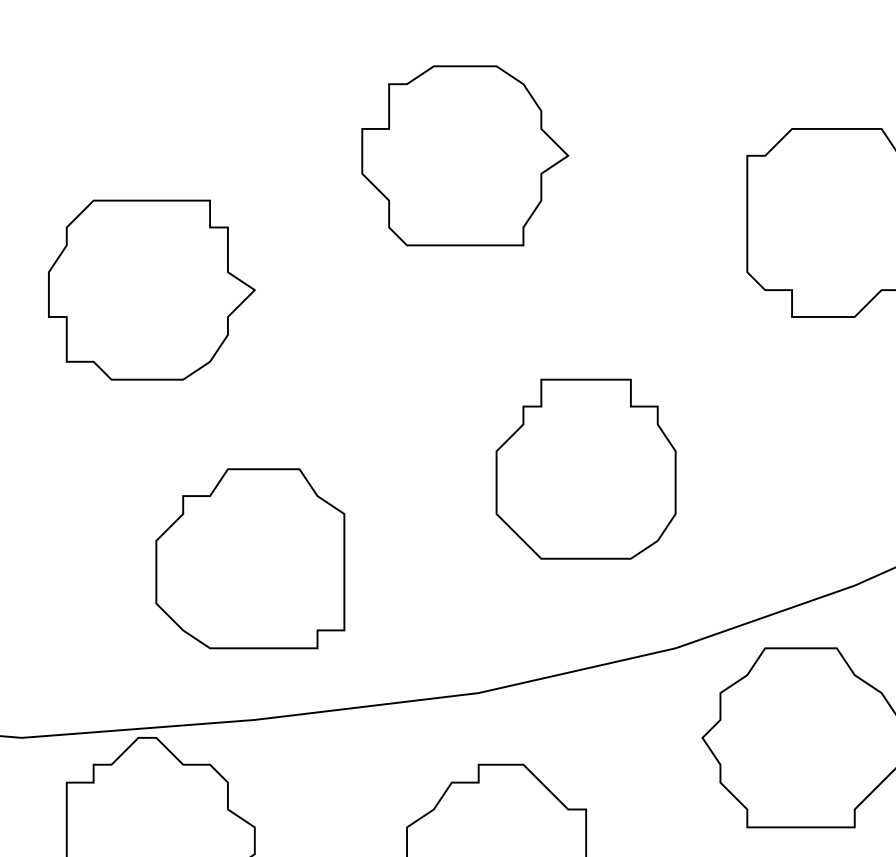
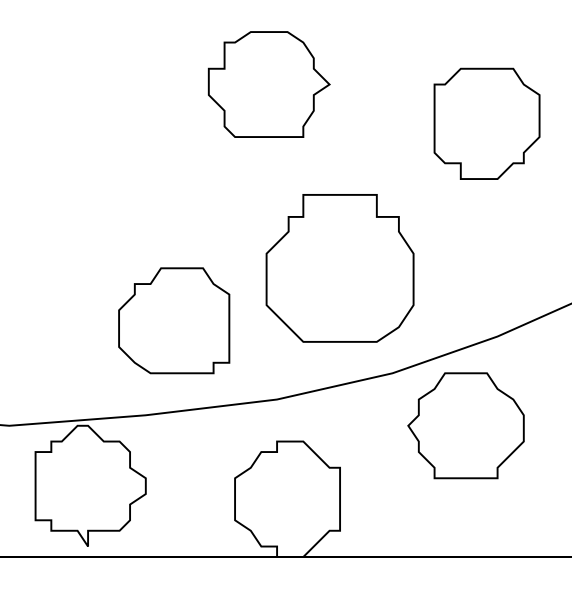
part: (151, 288) -> (85, 162), removed
part: (585, 467) -> (339, 267), size x1.4
part: (250, 558) -> (174, 320), moved

